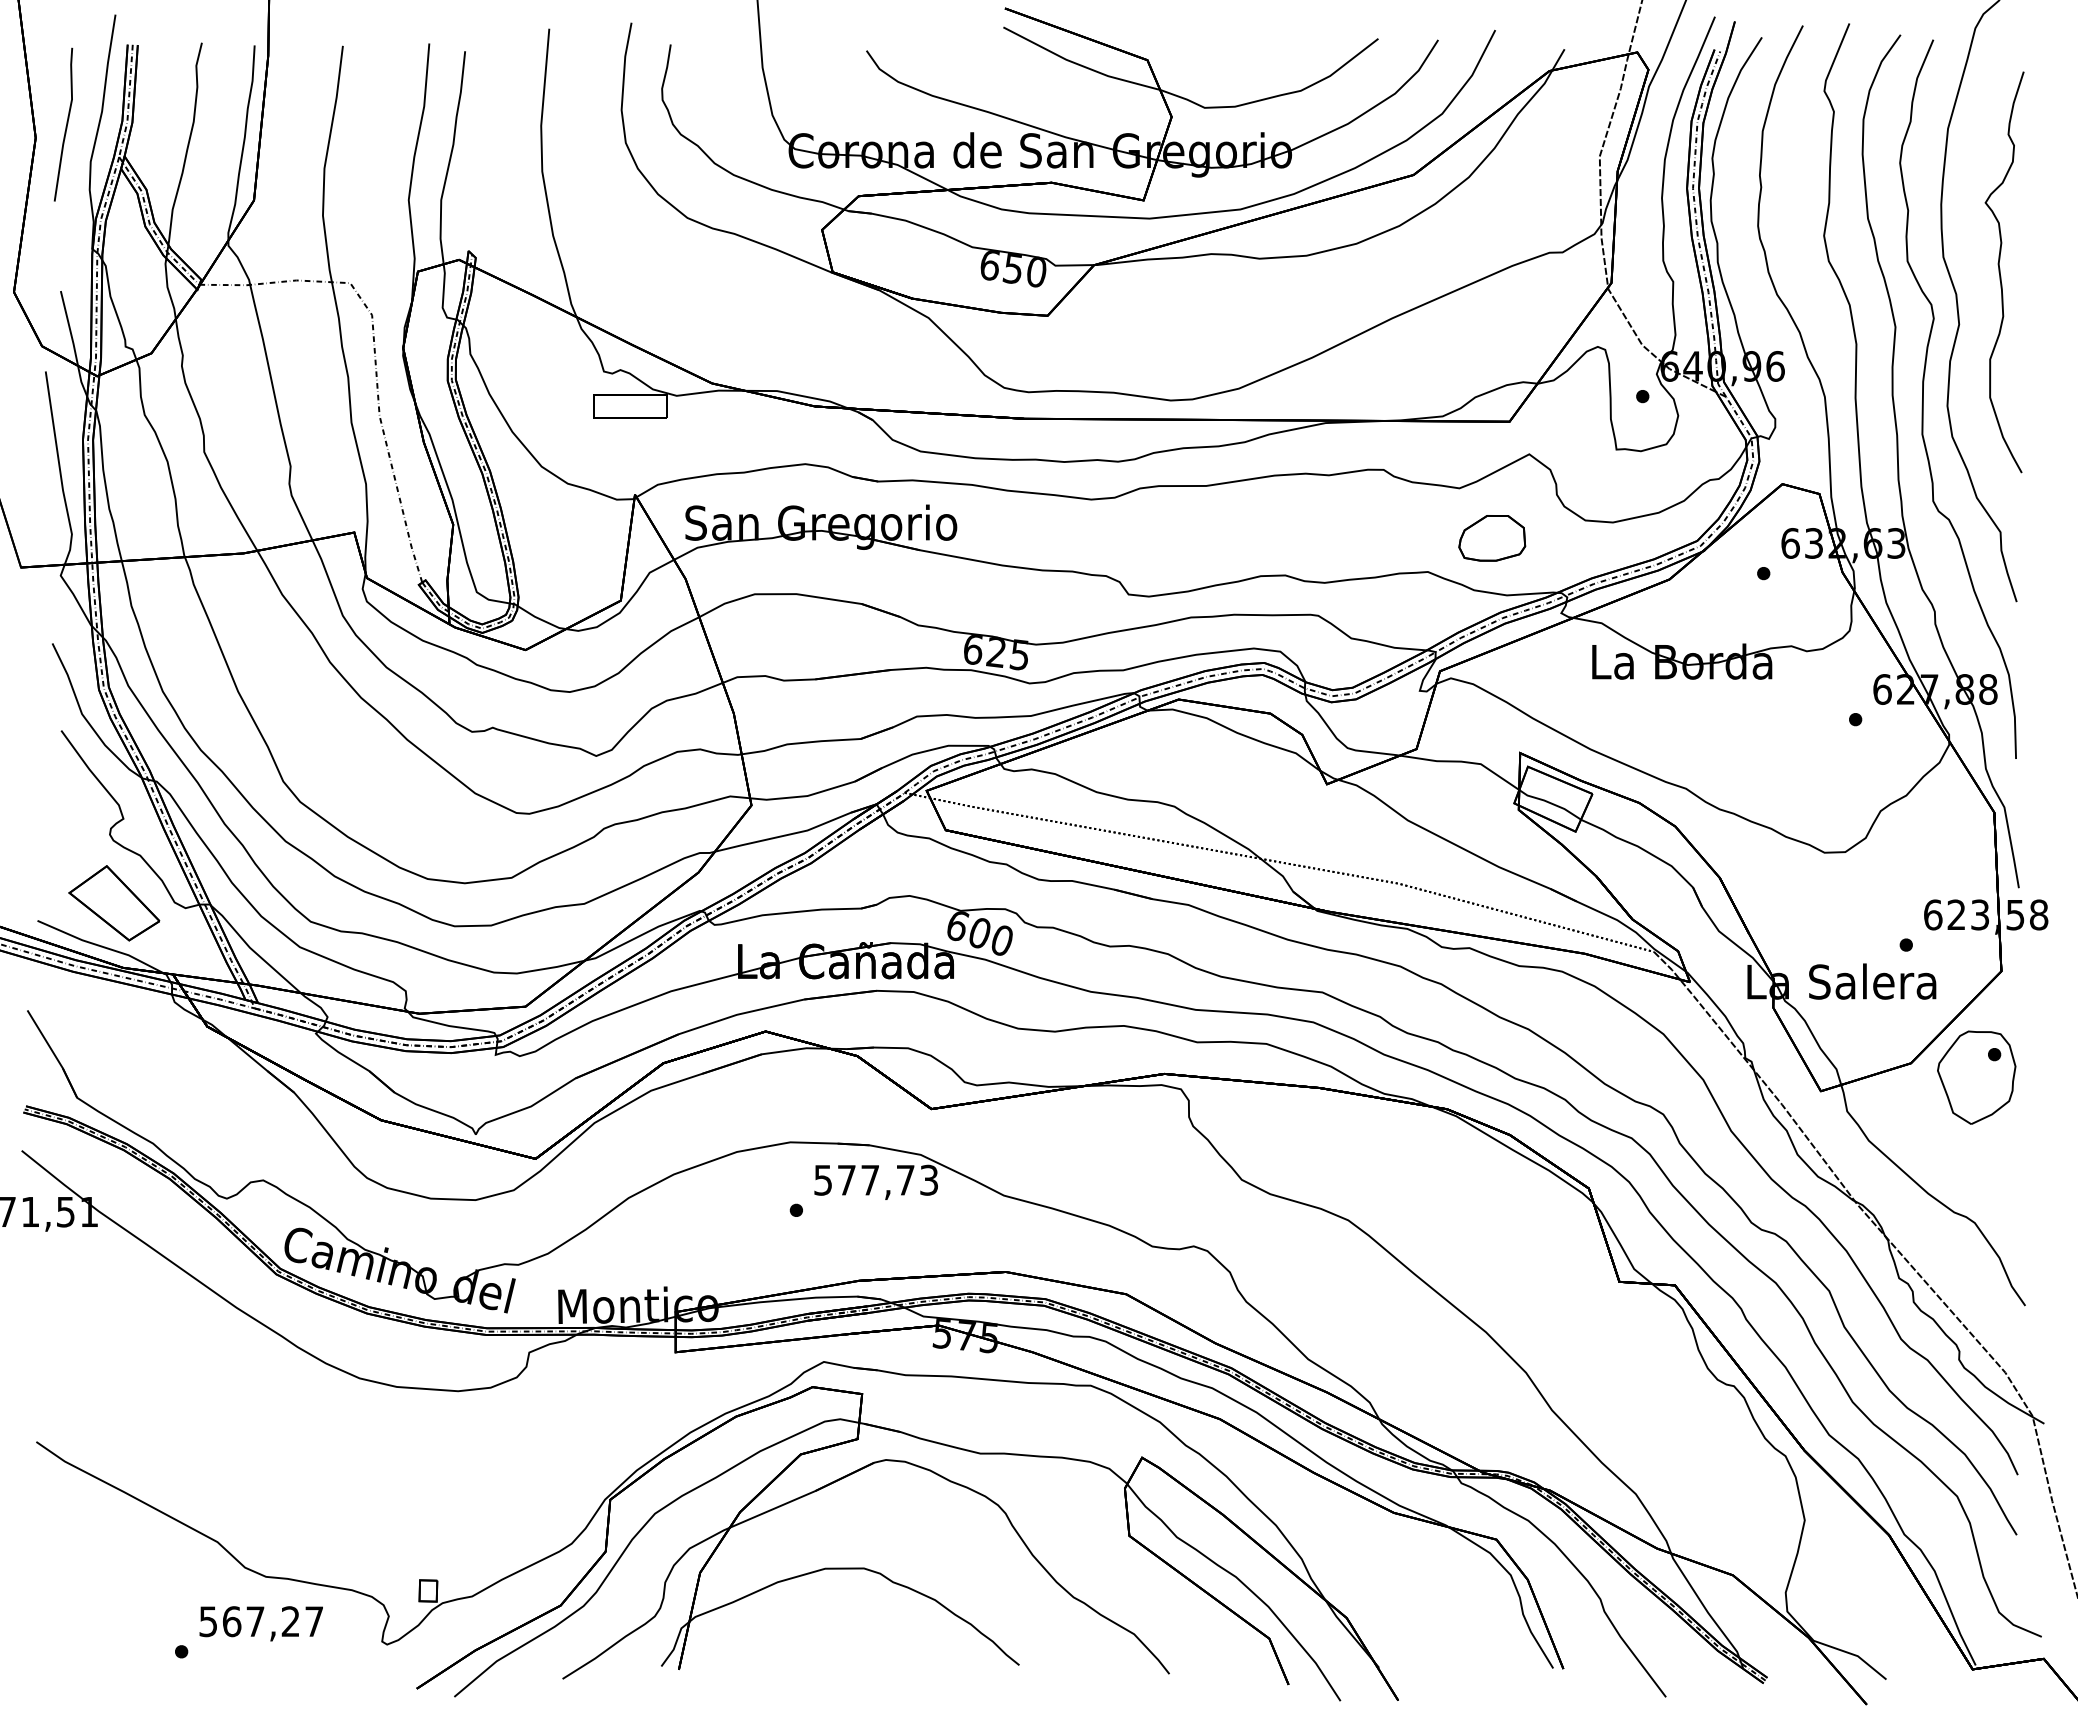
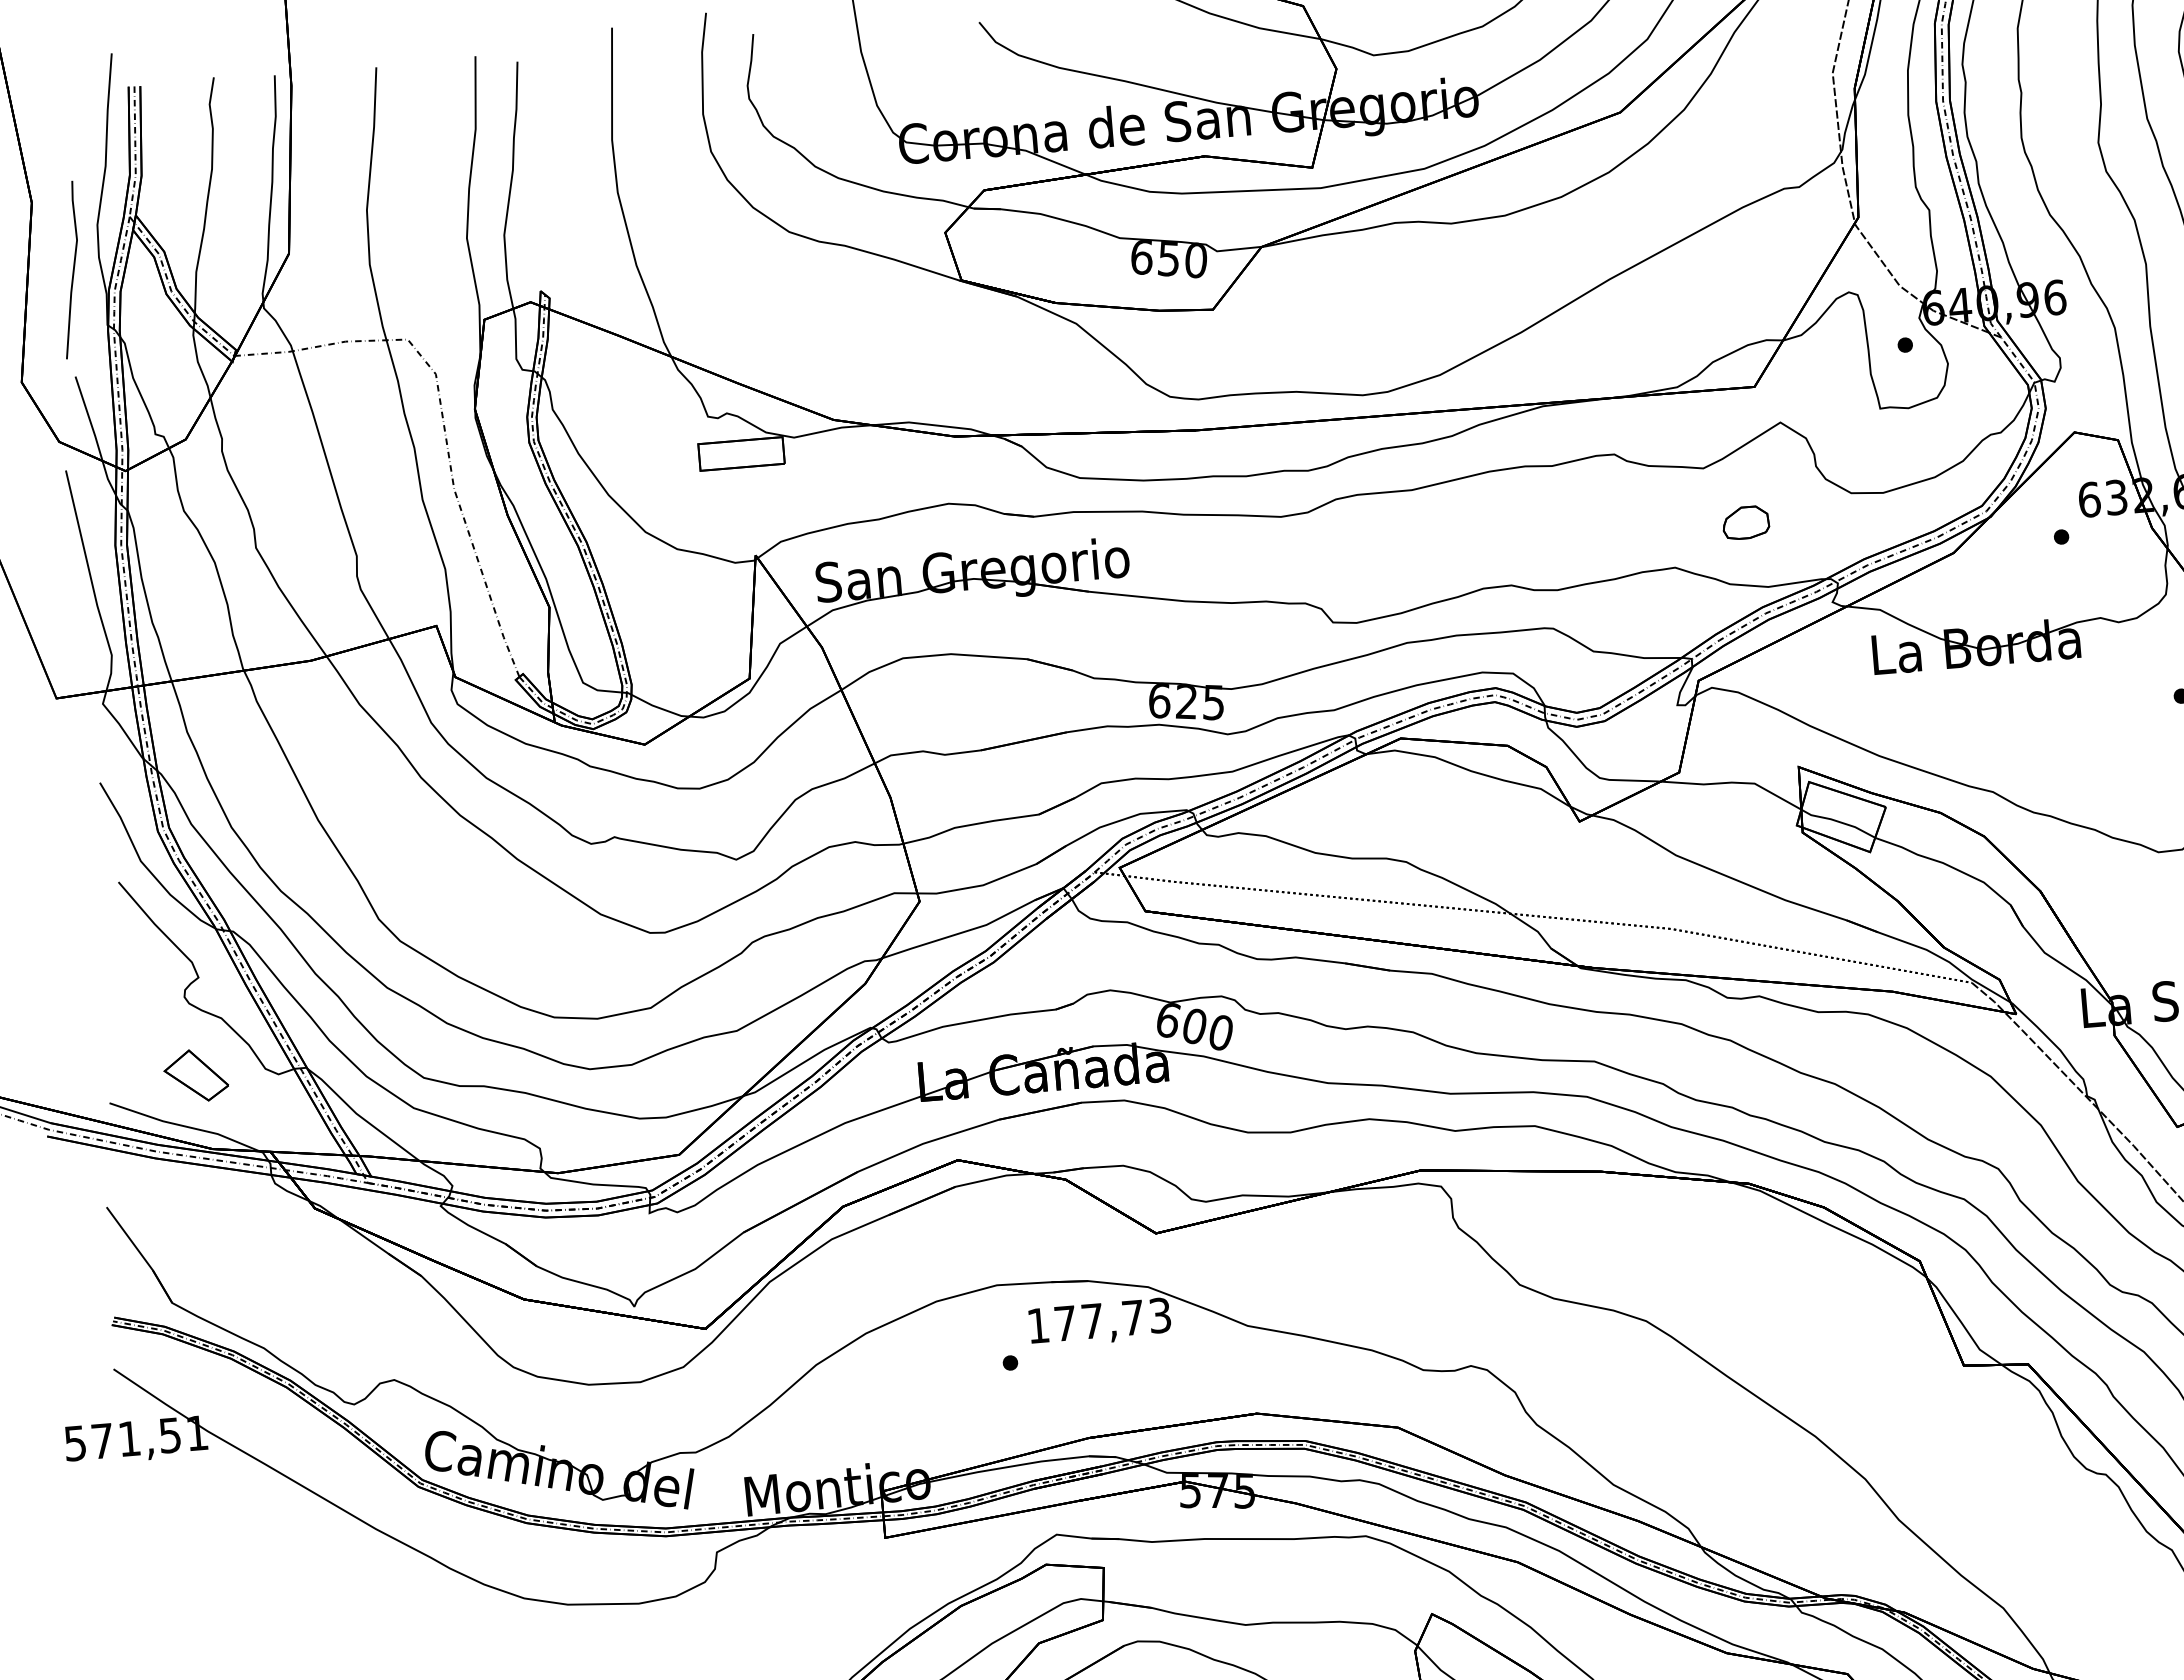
line: (65, 126) -> (72, 271), moved
part: (1492, 538) -> (1746, 522), size x0.6
part: (114, 903) -> (196, 1075), size x0.6
text: (822, 1180) -> (1037, 1326), 577,73 -> 177,73

